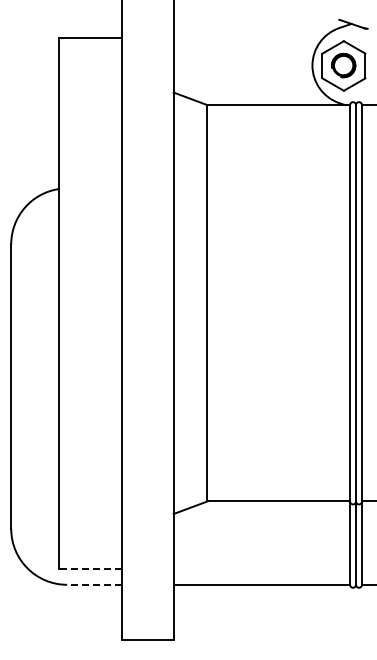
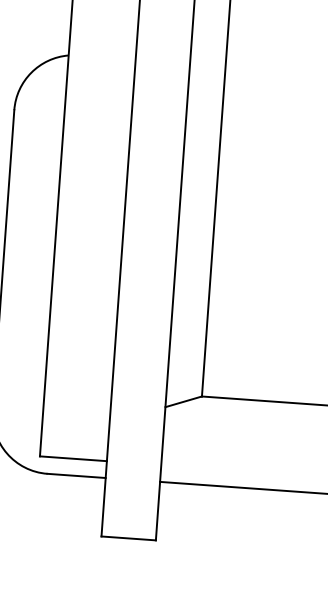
line: (90, 568) -> (73, 458), dashed -> solid
line: (94, 584) -> (76, 475), dashed -> solid

